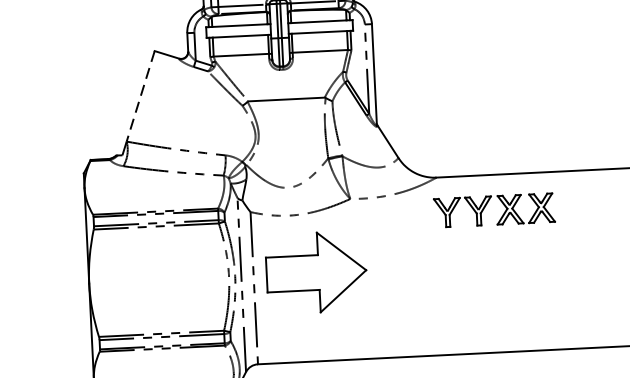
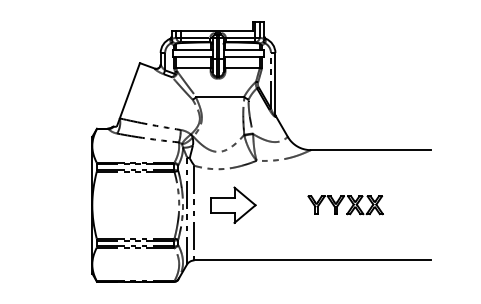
line: (140, 97) -> (129, 91), dashed -> solid
part: (494, 210) -> (345, 205), moved
part: (316, 271) -> (233, 204), size x0.71

